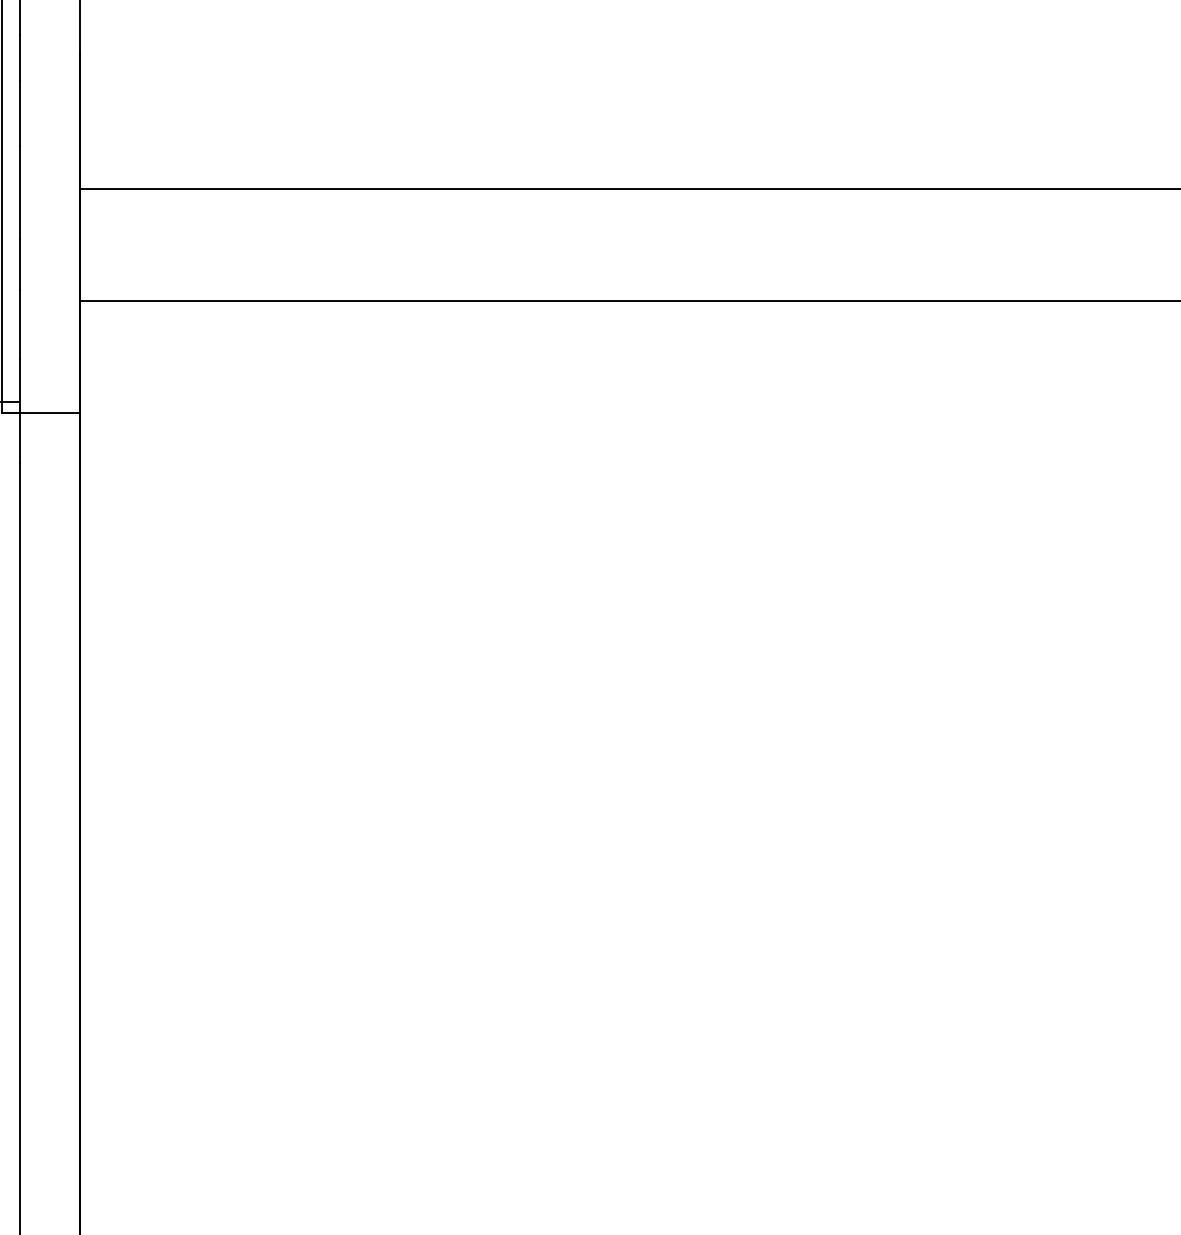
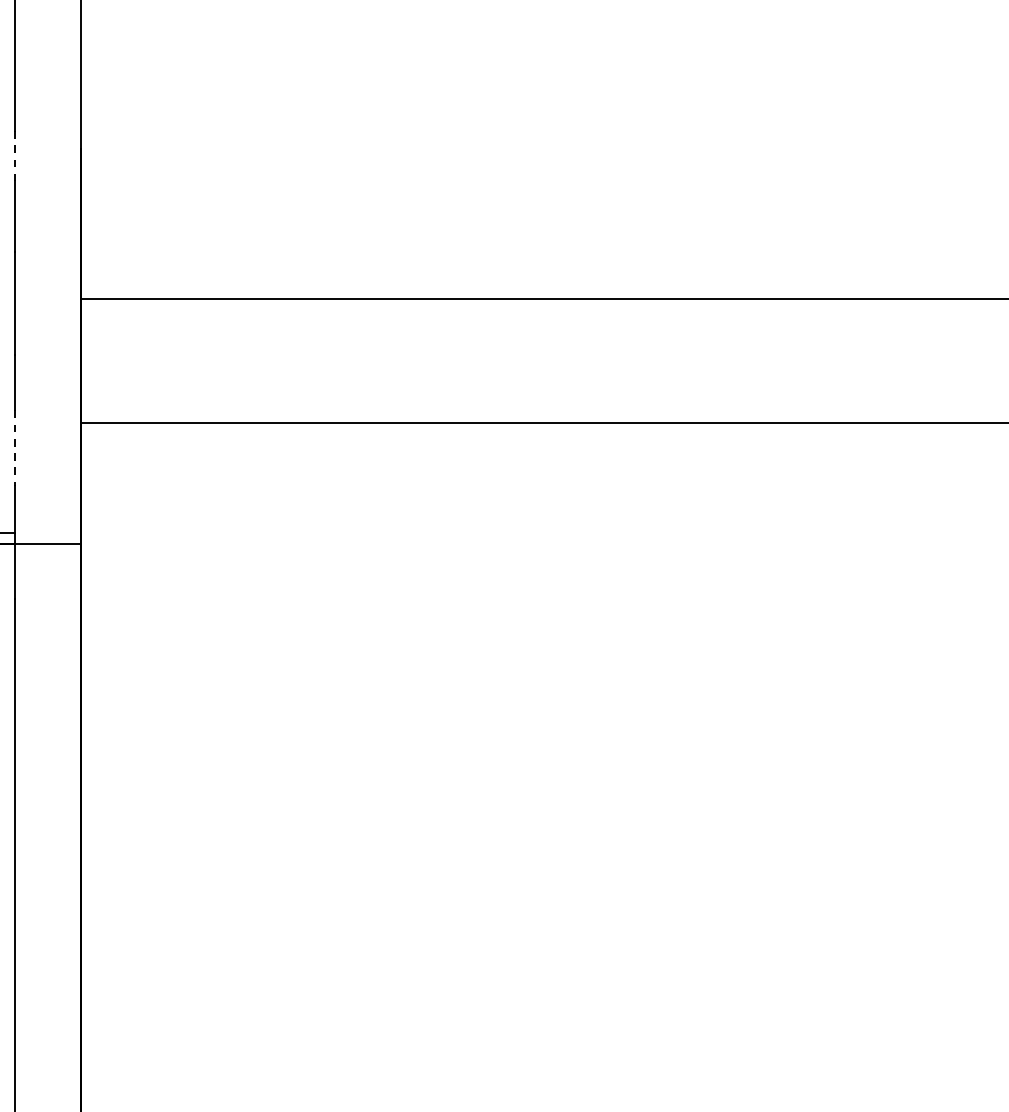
line: (19, 57) -> (14, 155), solid -> dashed
line: (19, 325) -> (14, 448), solid -> dashed

